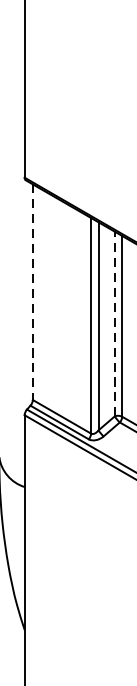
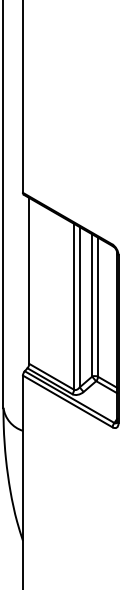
line: (33, 291) -> (29, 280), dashed -> solid
line: (114, 322) -> (92, 304), dashed -> solid

